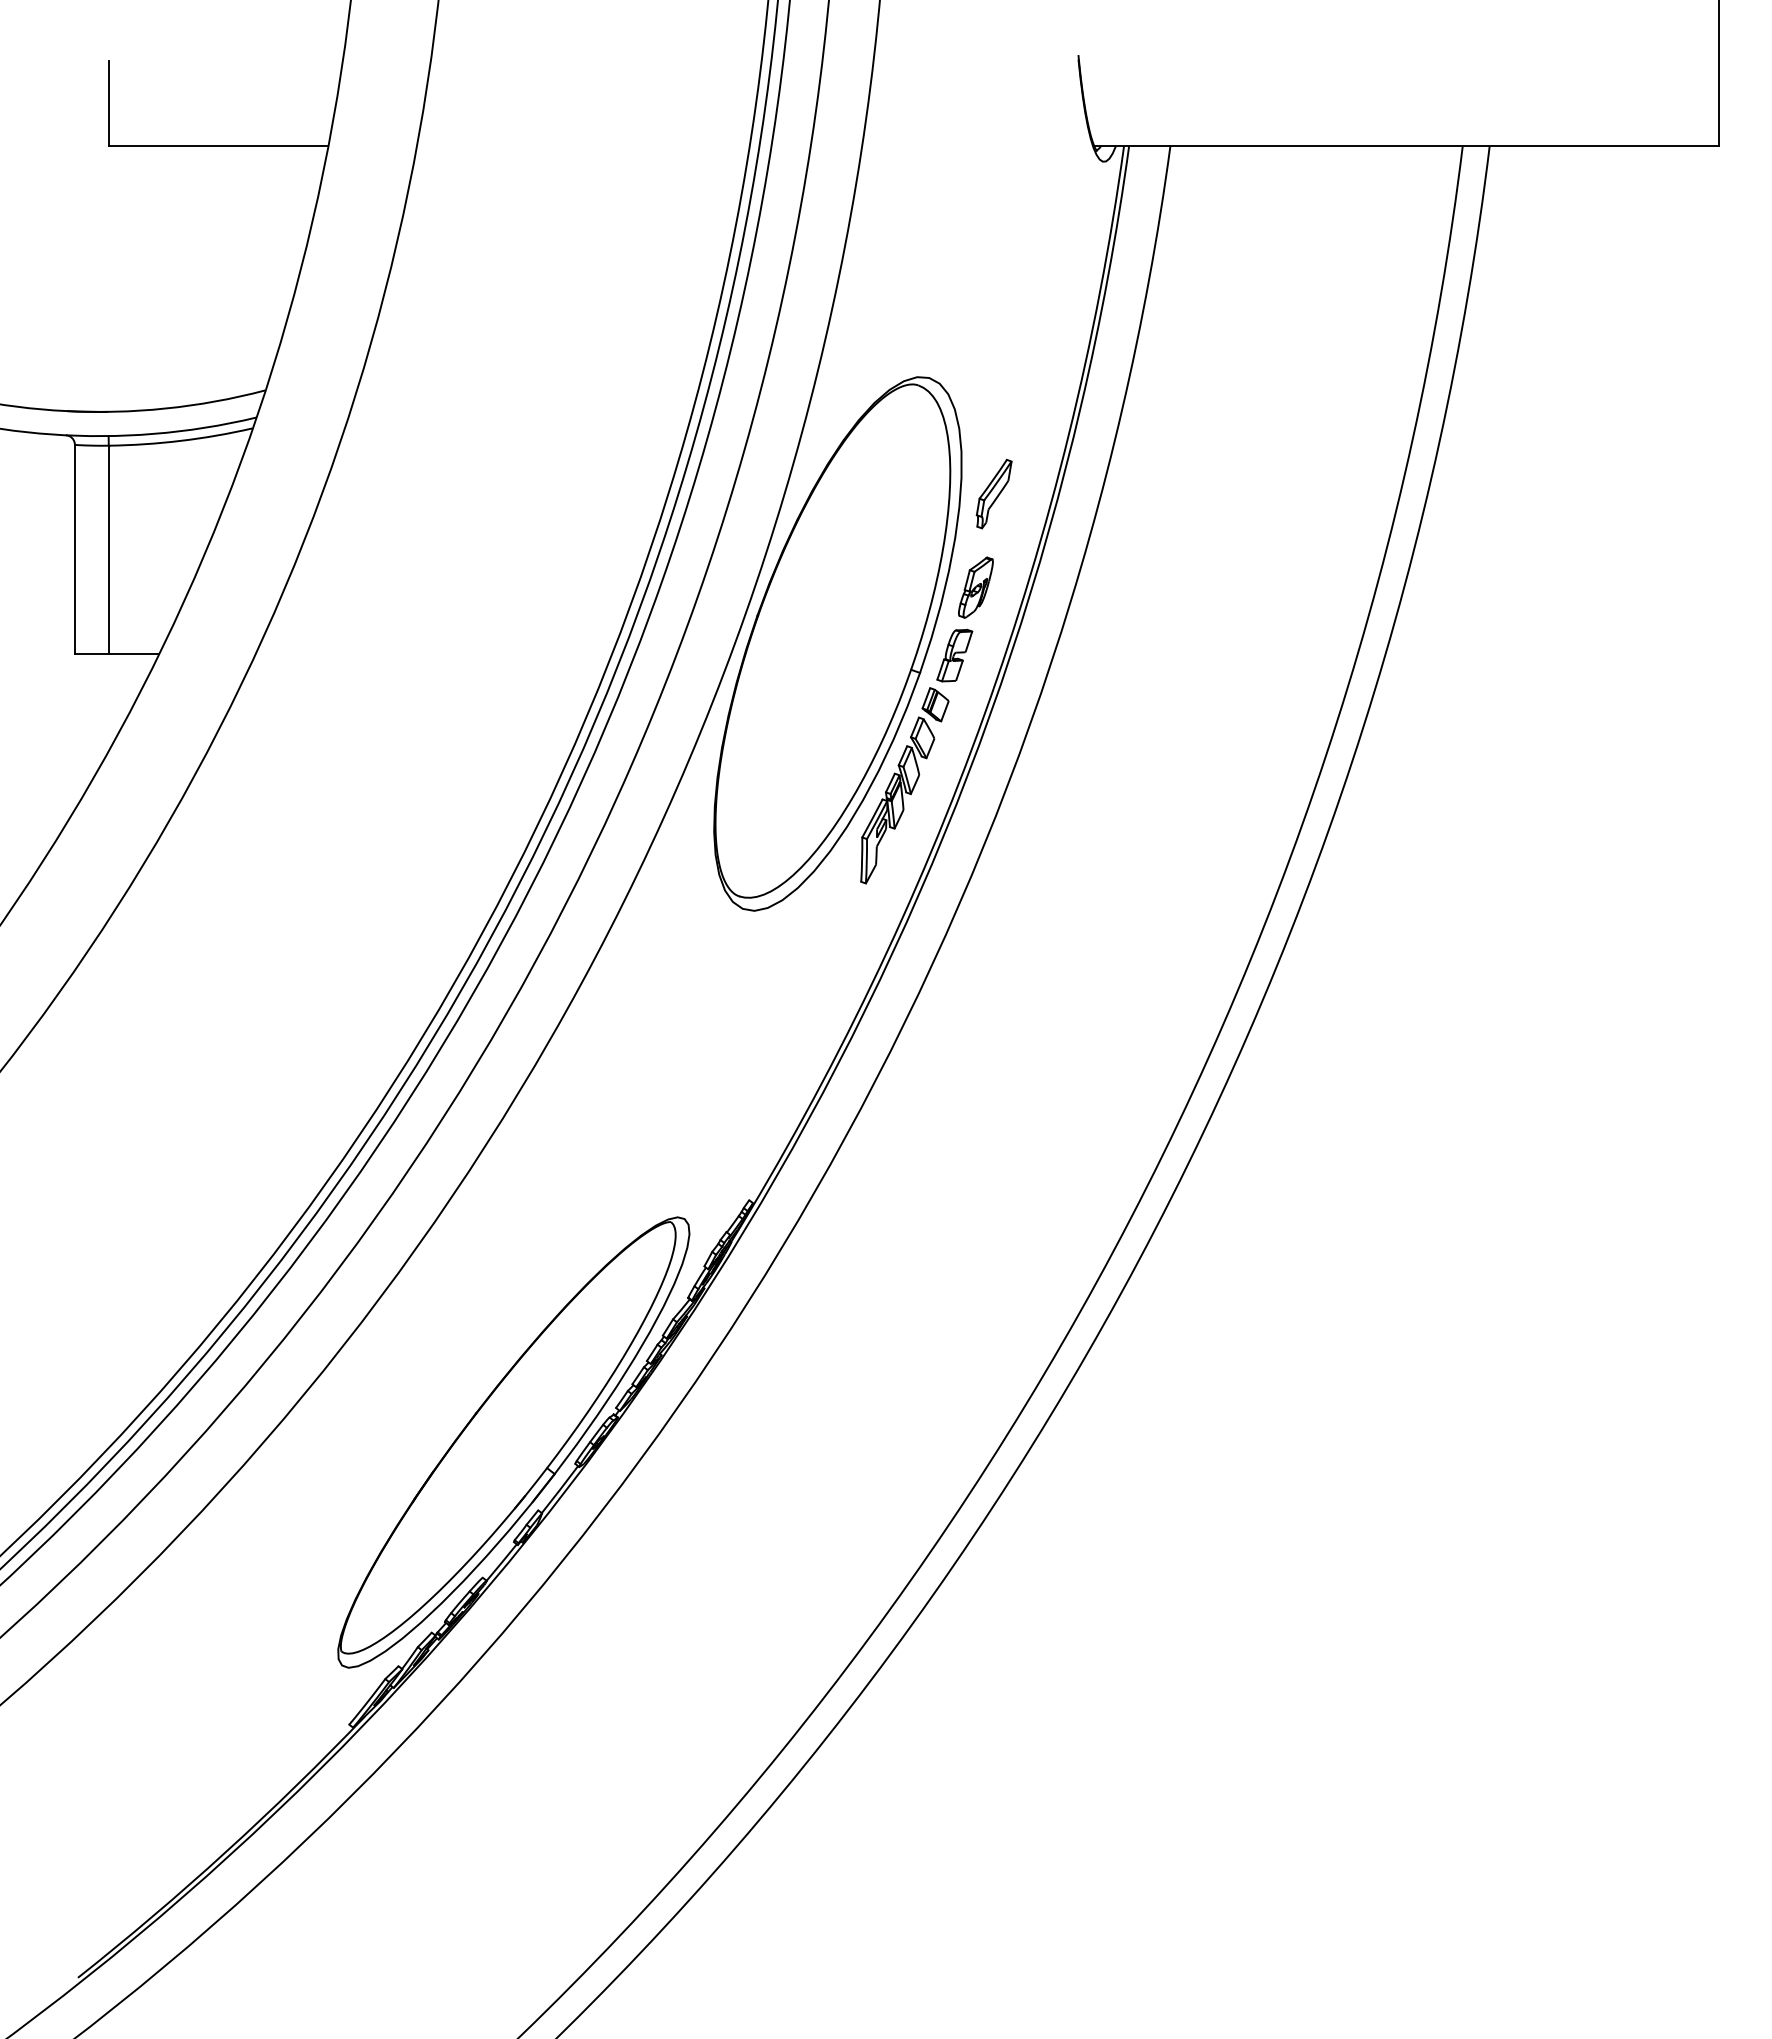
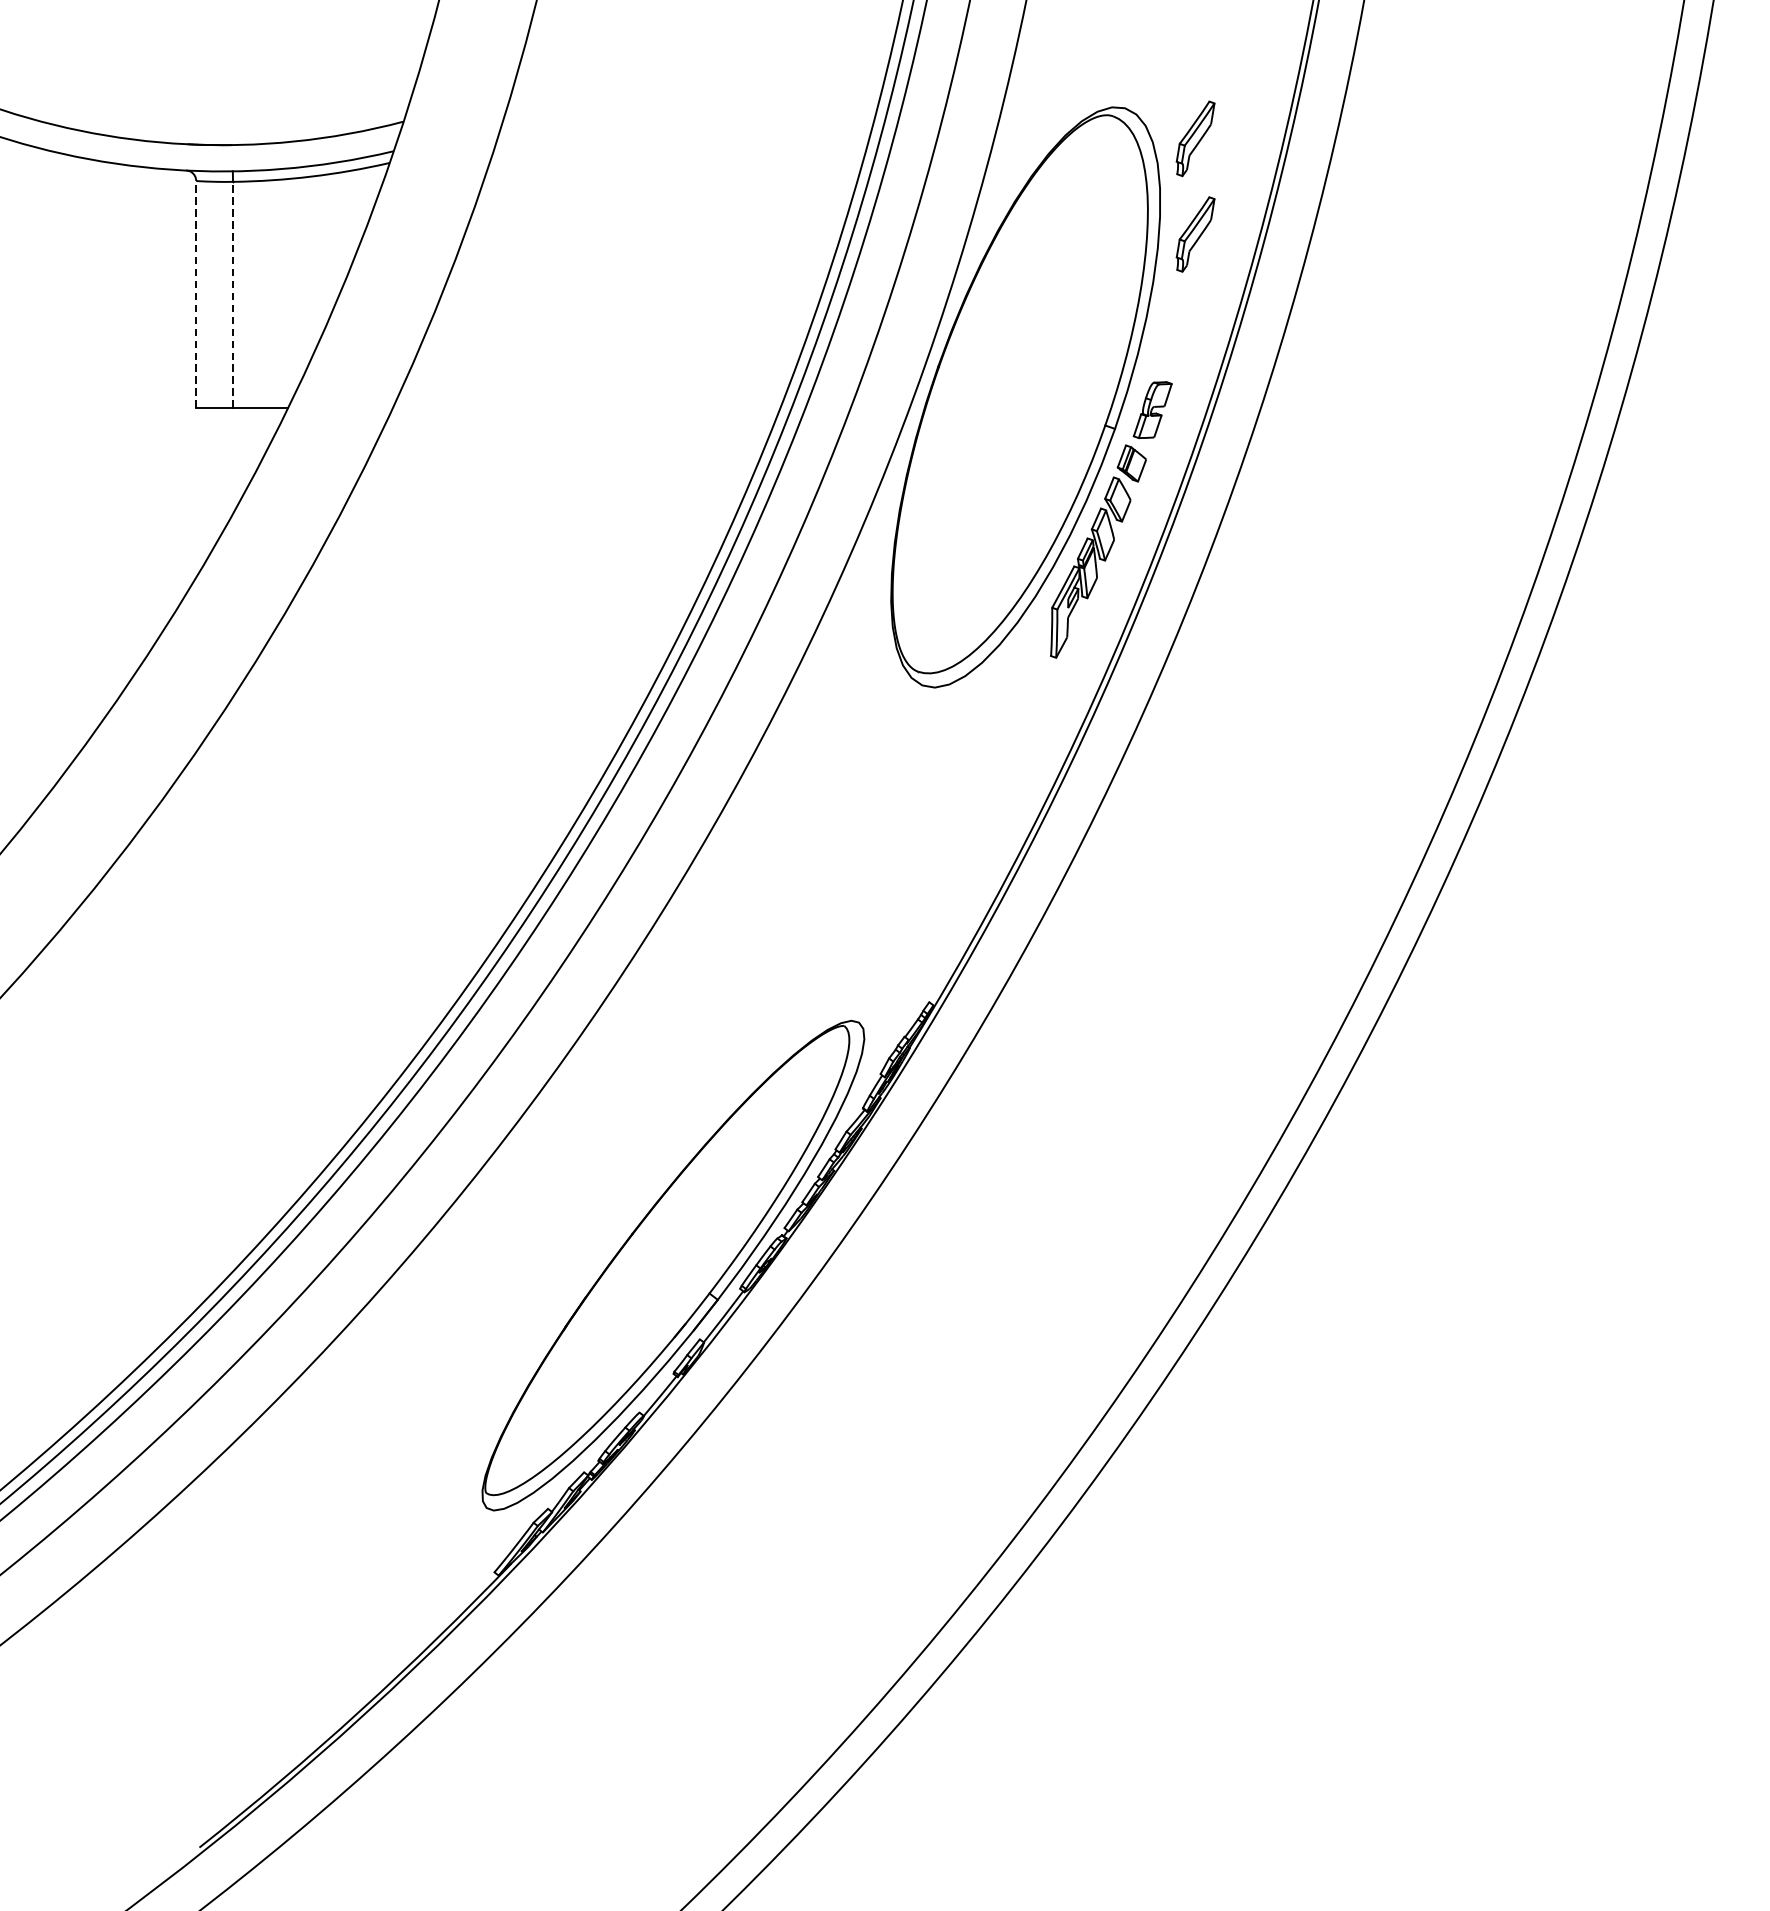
part: (993, 405) -> (1194, 138), added
line: (74, 548) -> (195, 293), solid -> dashed
line: (108, 549) -> (232, 294), solid -> dashed
part: (975, 587) -> (1175, 336), removed

